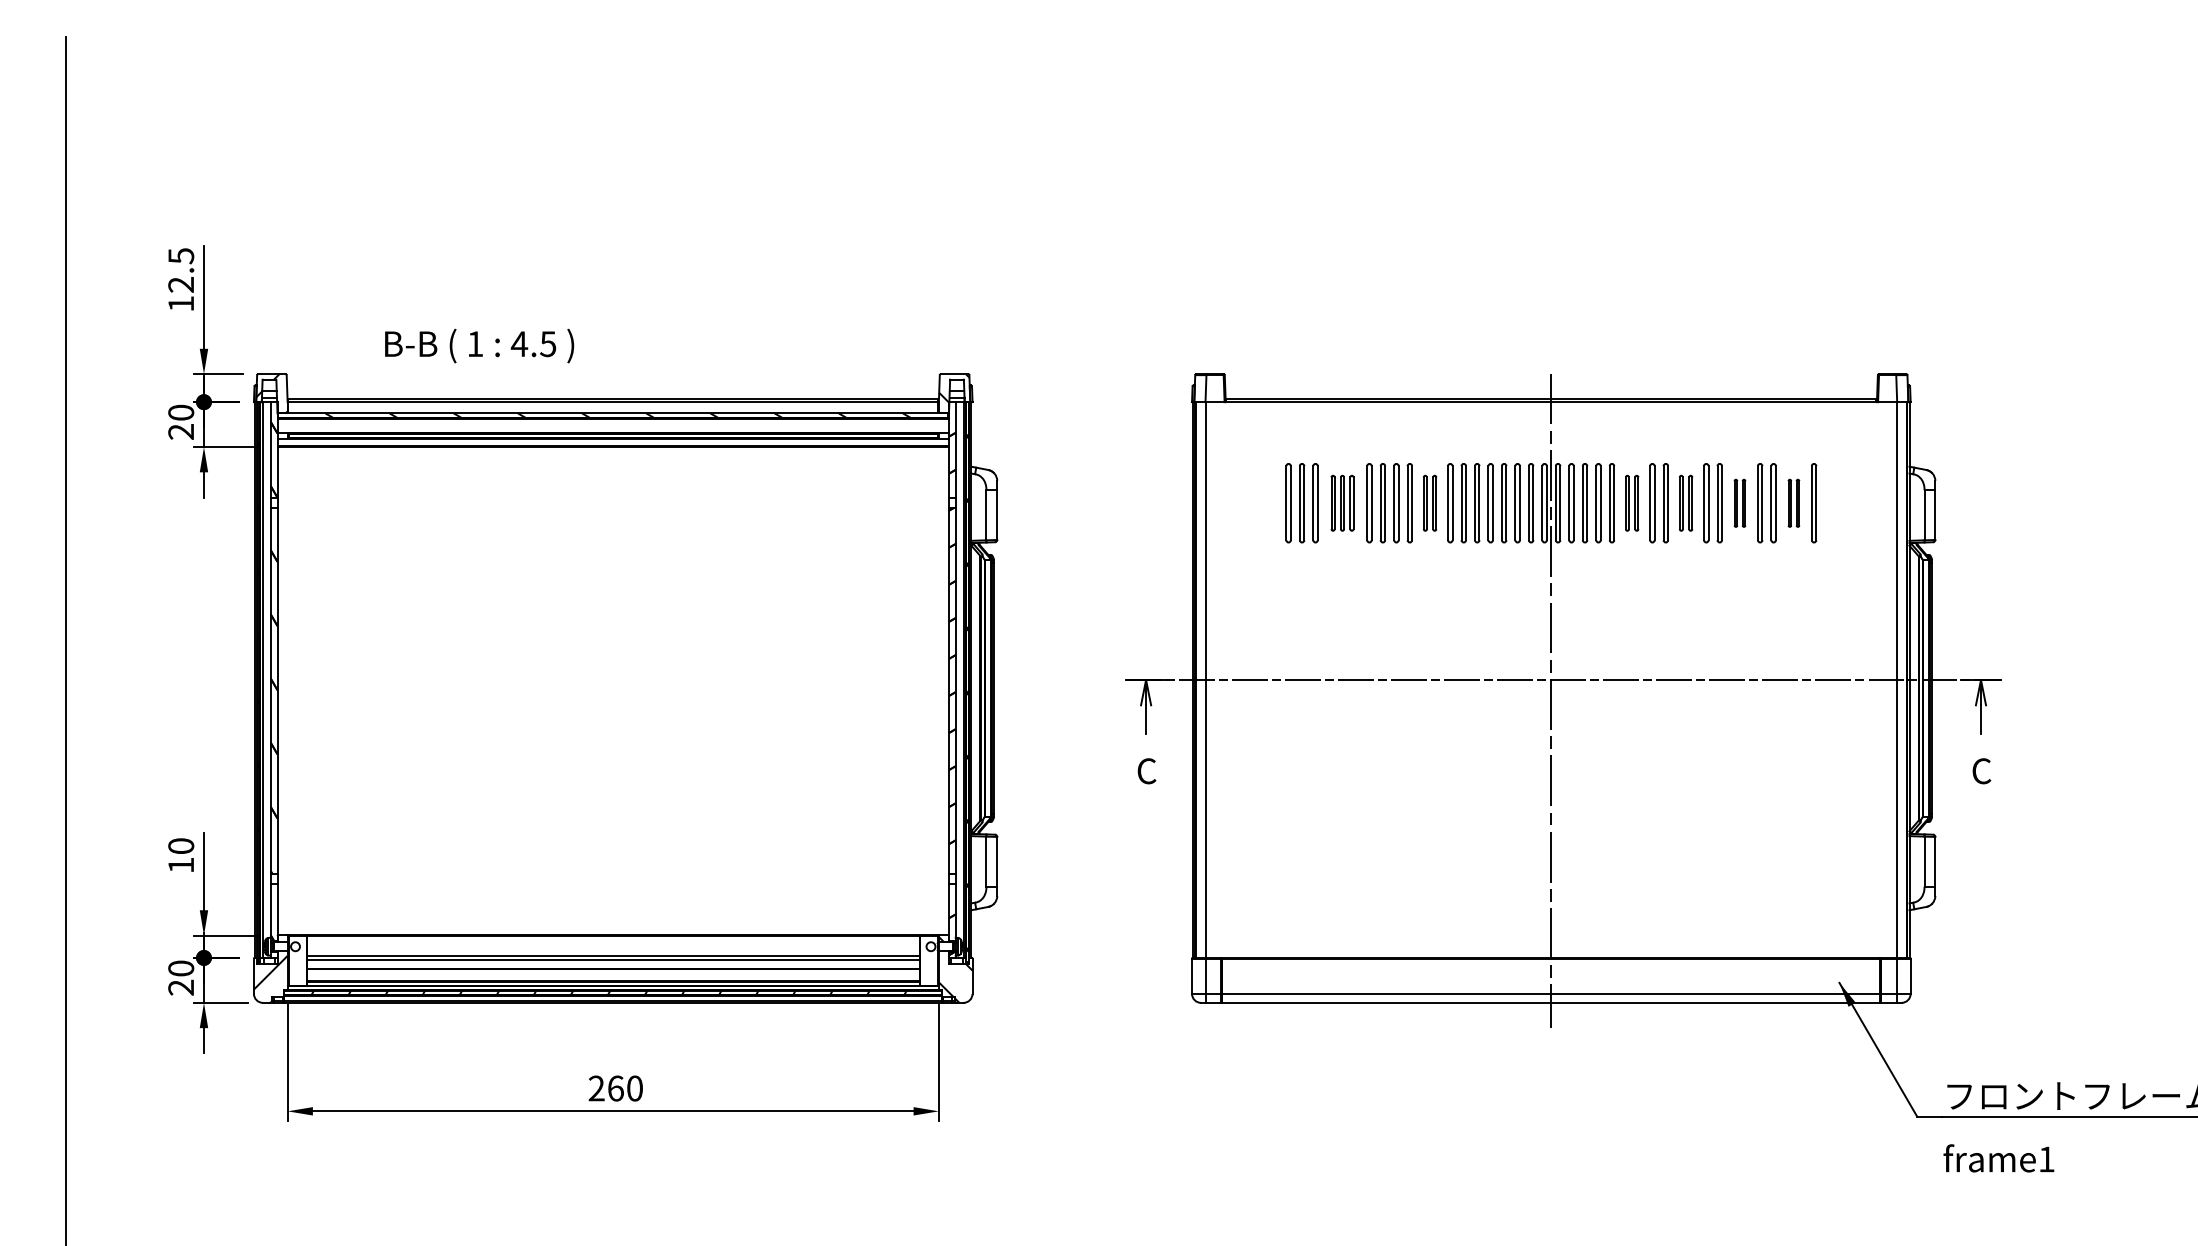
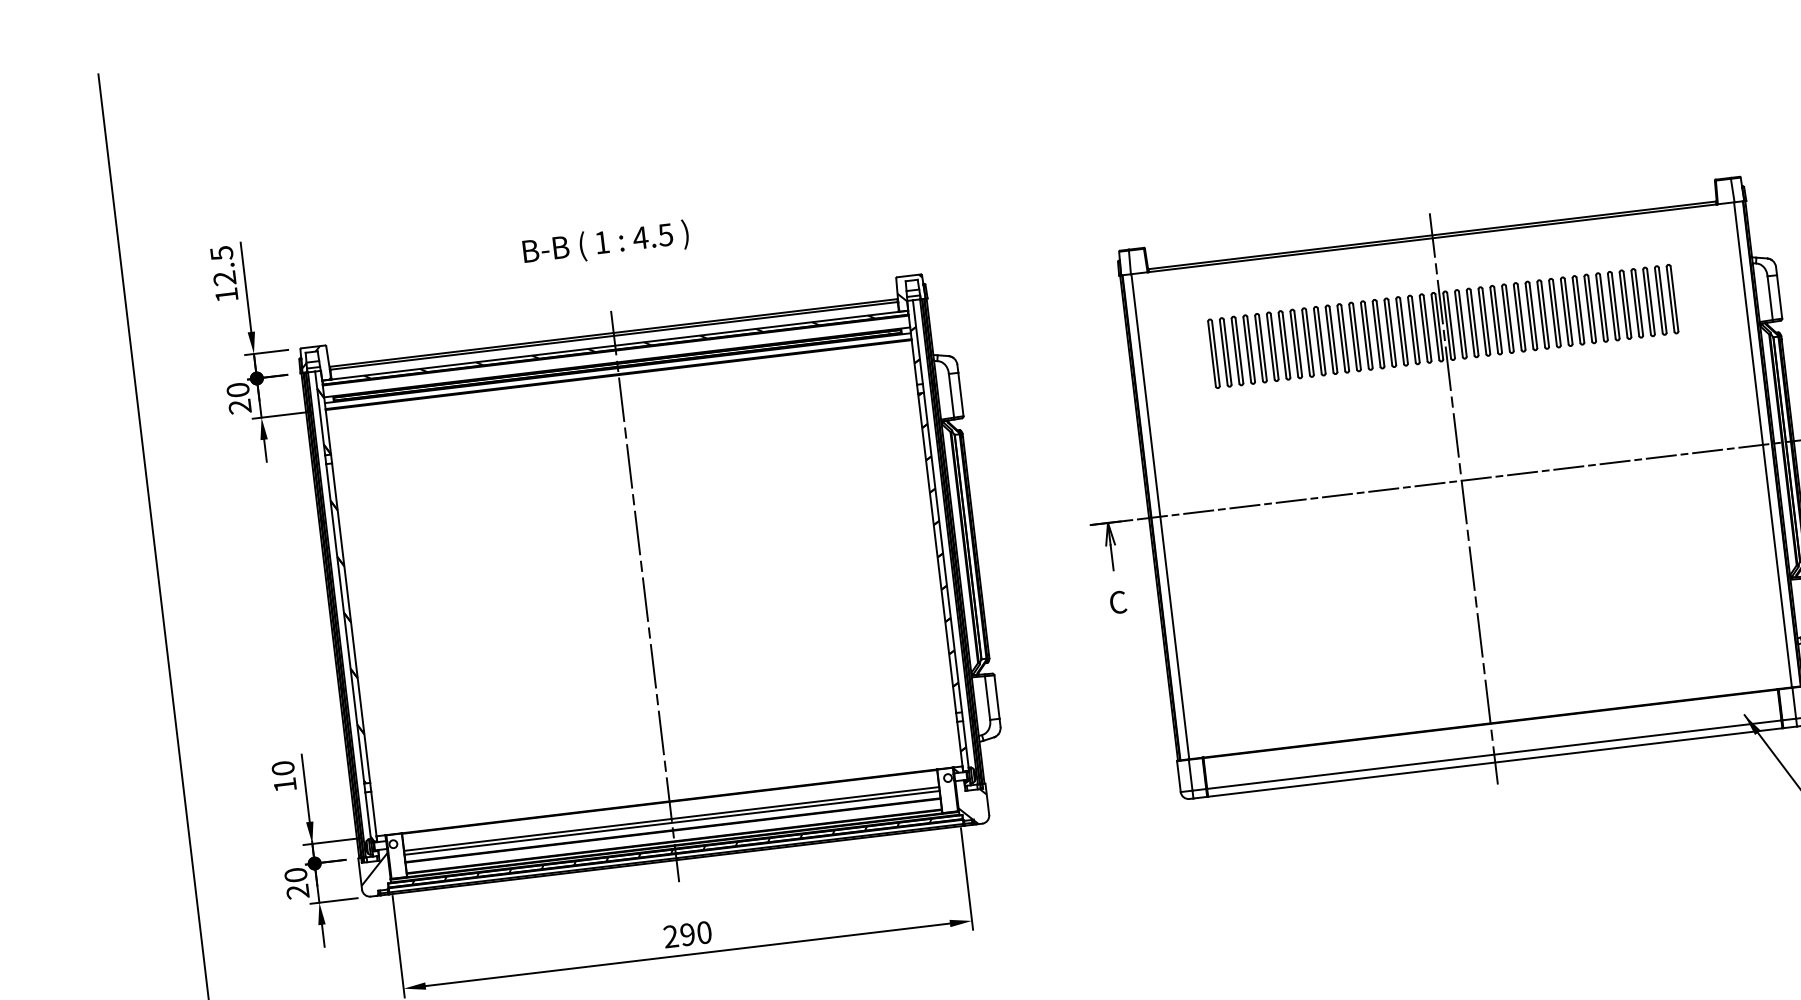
text: (479, 345) -> (605, 243), moved
part: (1342, 503) -> (1261, 348), size x1.43
part: (1429, 503) -> (1336, 339), size x1.43
part: (1631, 503) -> (1513, 318), size x1.43
part: (1685, 503) -> (1560, 312), size x1.43
part: (1739, 503) -> (1607, 307), size x1.67
part: (1793, 503) -> (1654, 301), size x1.67
line: (613, 700) -> (645, 596), added
text: (615, 1088) -> (687, 934), 260 -> 290

